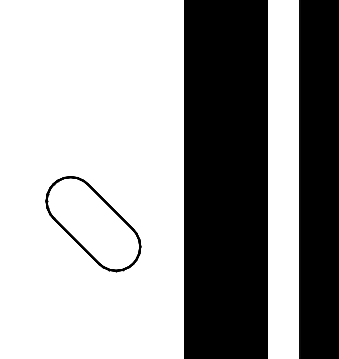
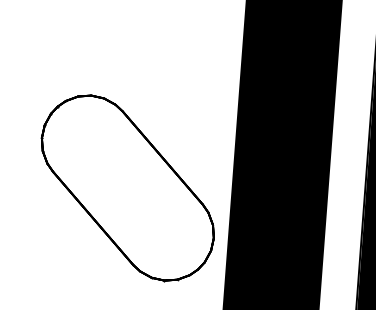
part: (93, 223) -> (128, 187), size x1.67

